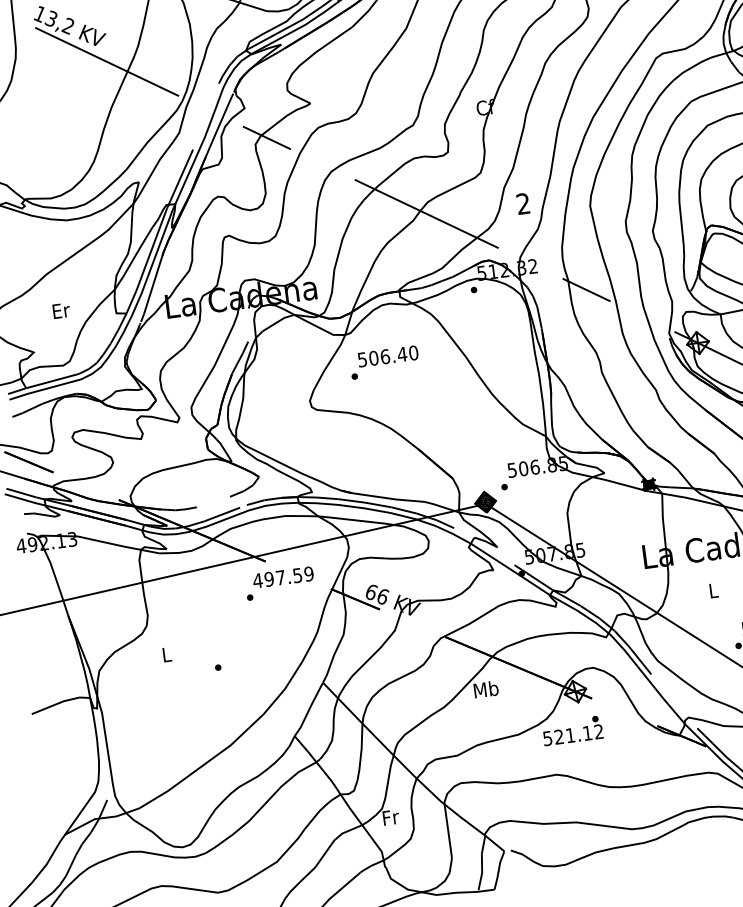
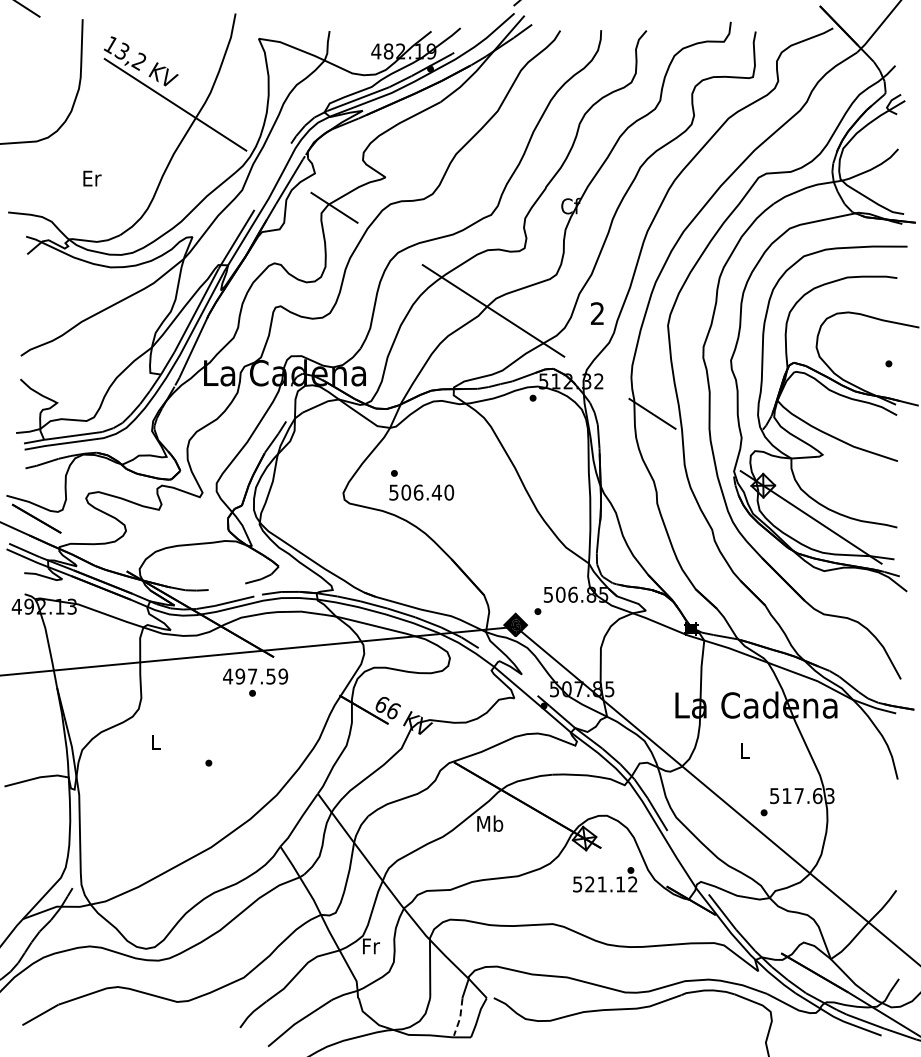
text: (61, 310) -> (92, 178), moved
text: (388, 356) -> (421, 492), moved
text: (283, 577) -> (255, 676), moved
text: (572, 730) -> (605, 879), moved
line: (482, 873) -> (460, 1018), solid -> dashed

